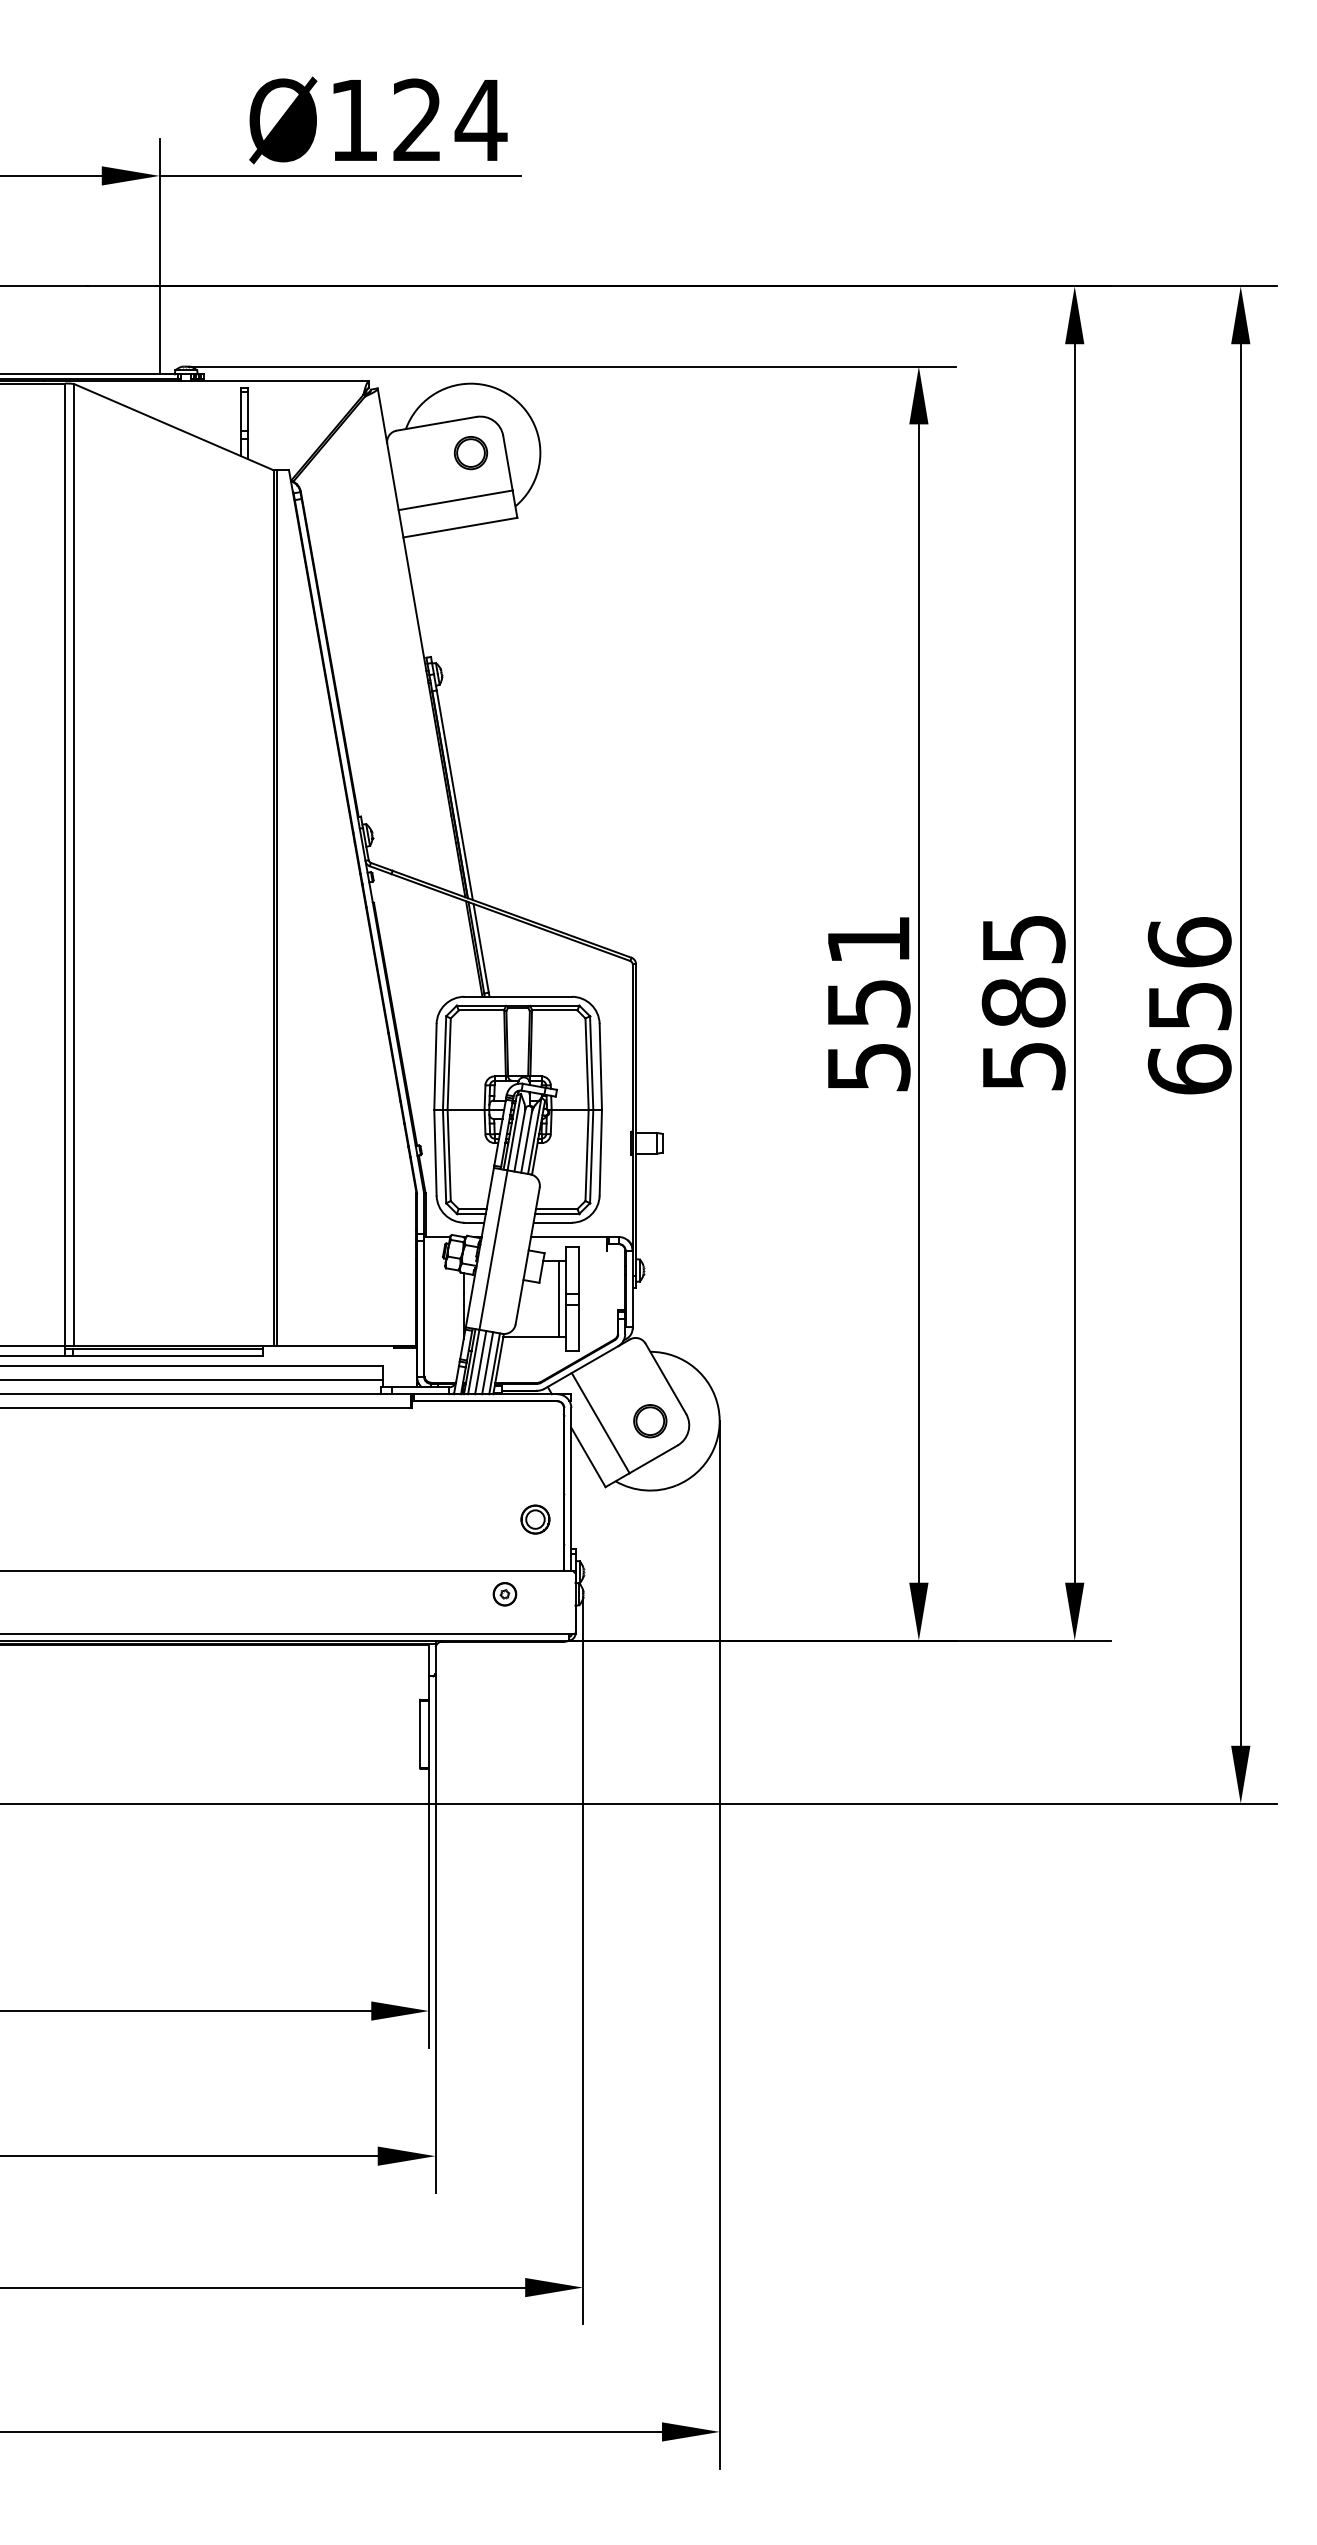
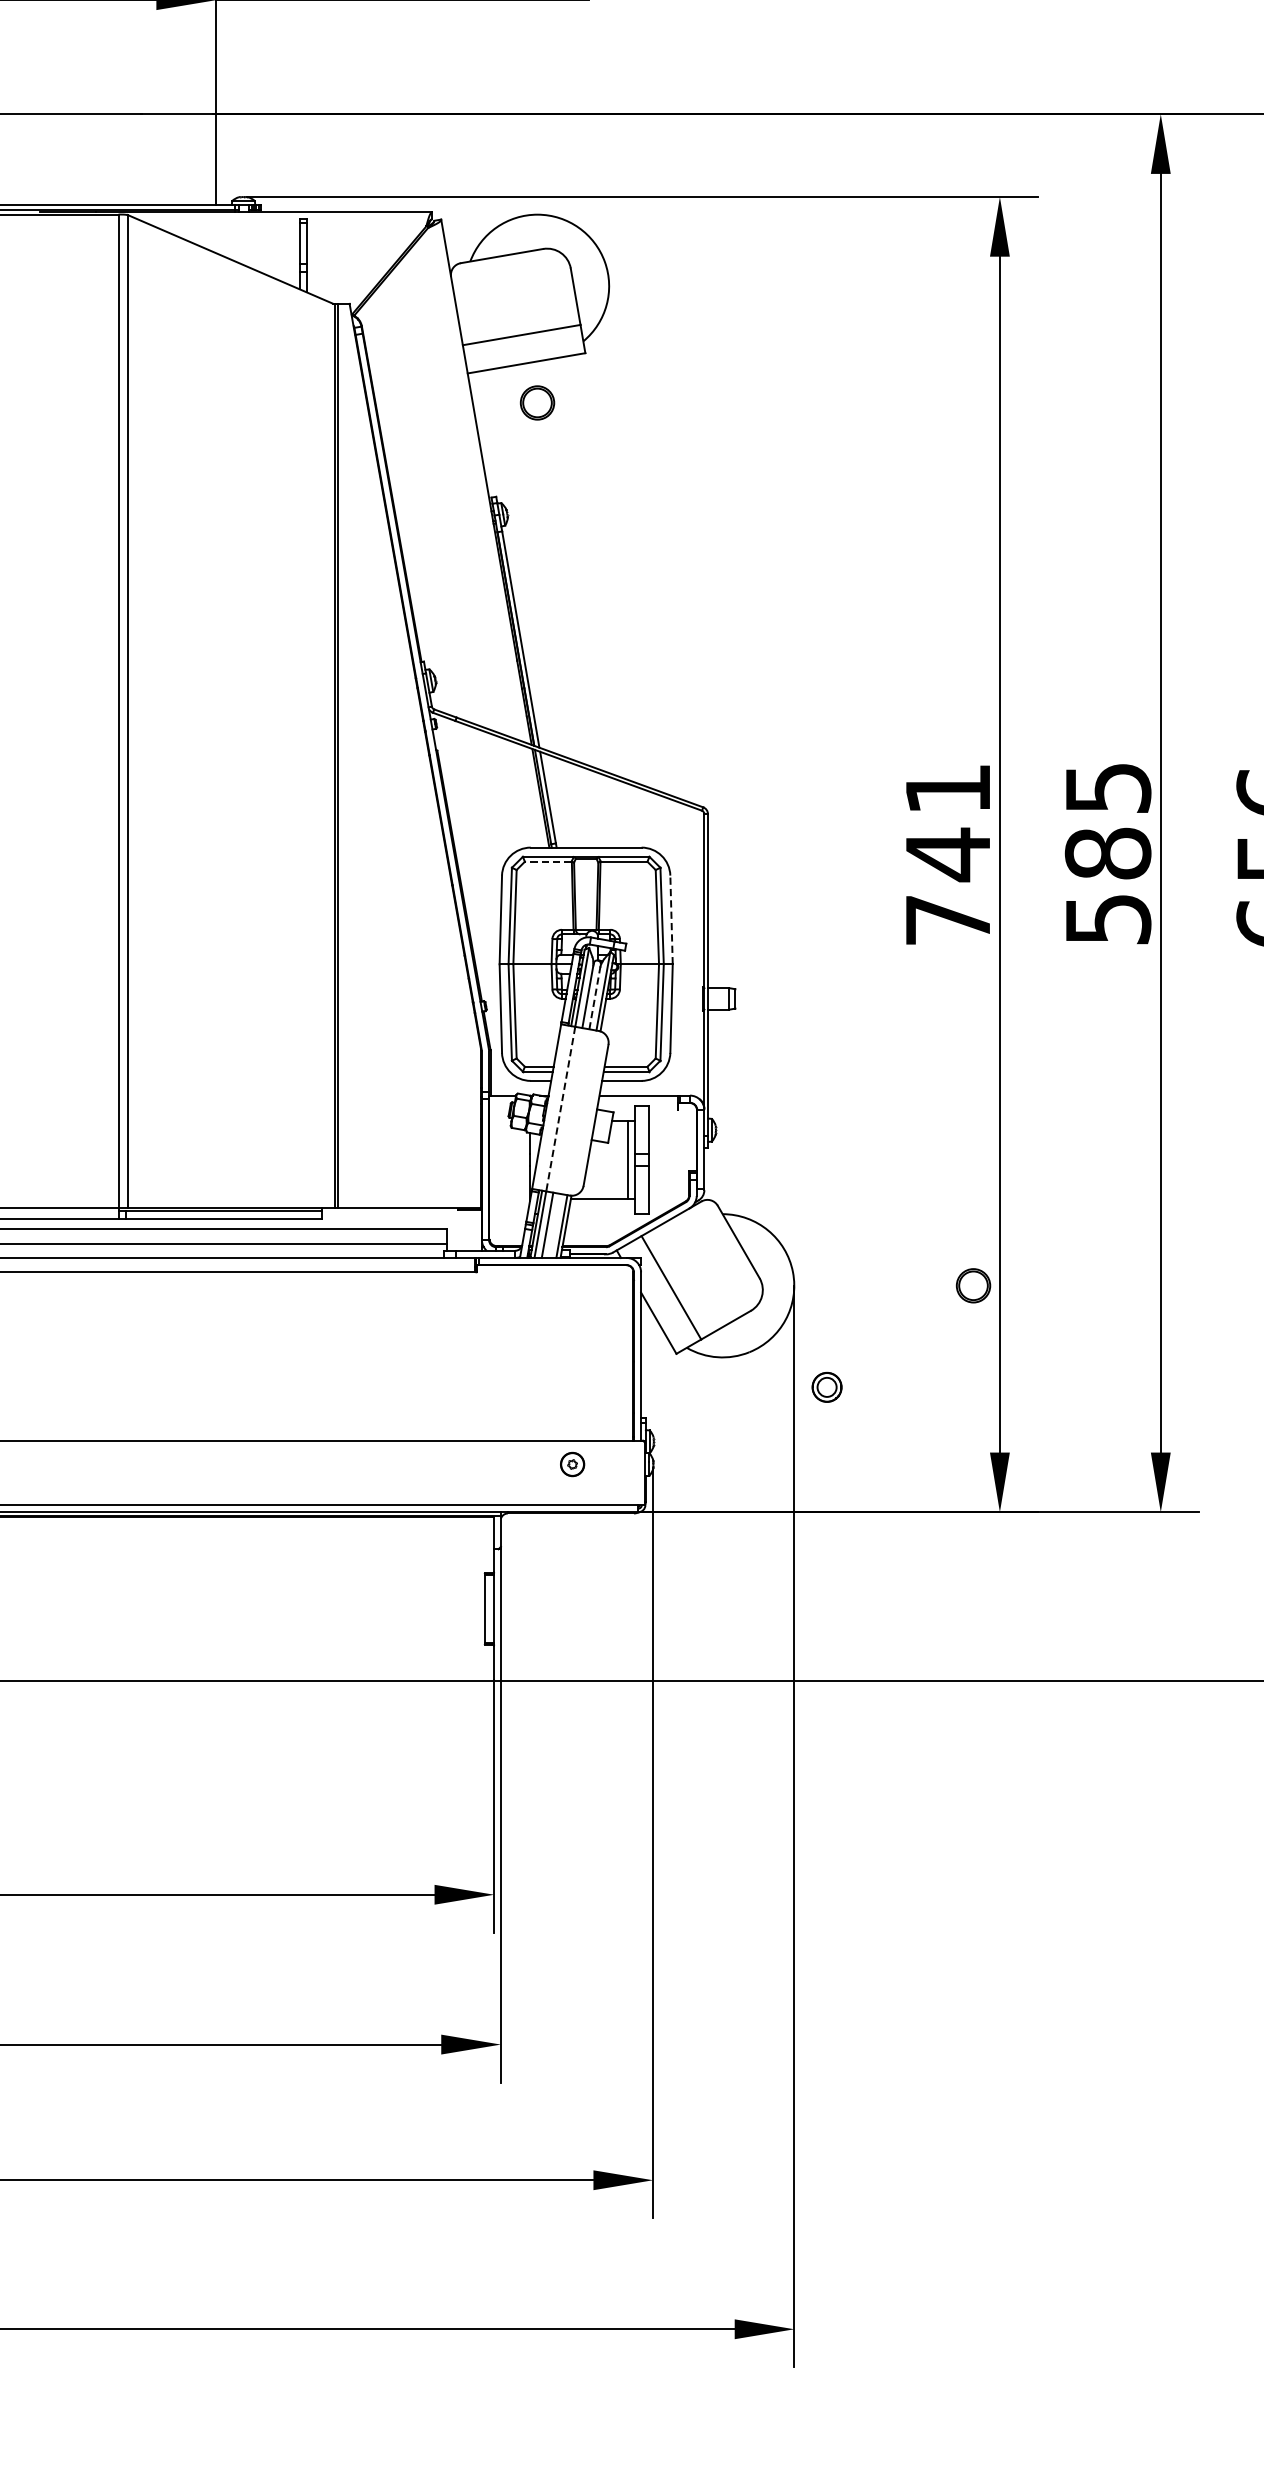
part: (470, 453) -> (537, 403), moved
line: (481, 1010) -> (548, 861), solid -> dashed
text: (869, 1034) -> (948, 886), 551 -> 741
line: (600, 1066) -> (671, 919), solid -> dashed
line: (526, 1141) -> (594, 997), solid -> dashed
line: (493, 1250) -> (560, 1109), solid -> dashed
line: (487, 1363) -> (554, 1226), removed
part: (650, 1421) -> (973, 1286), moved
part: (535, 1519) -> (827, 1387), moved

